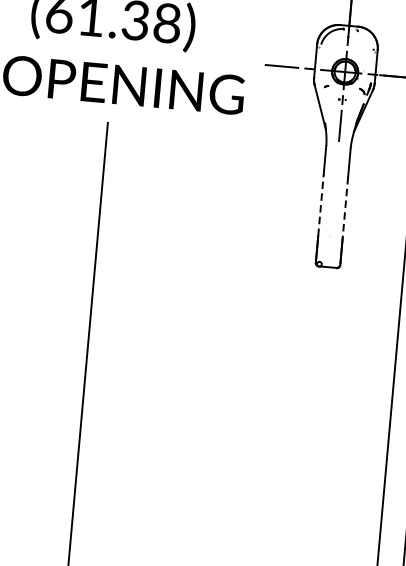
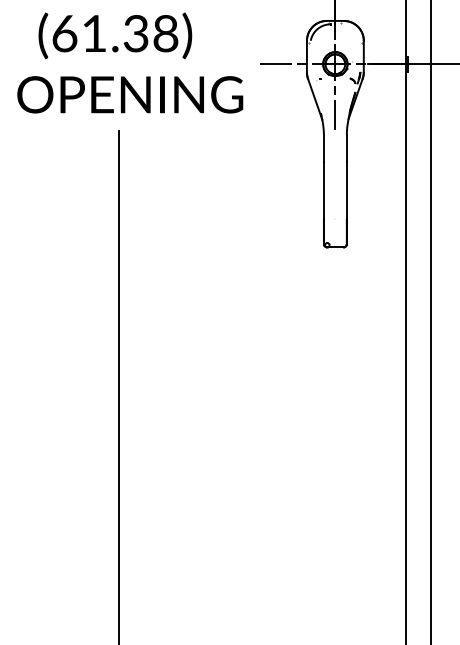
line: (320, 205) -> (323, 190), dashed -> solid
line: (345, 207) -> (346, 190), dashed -> solid

